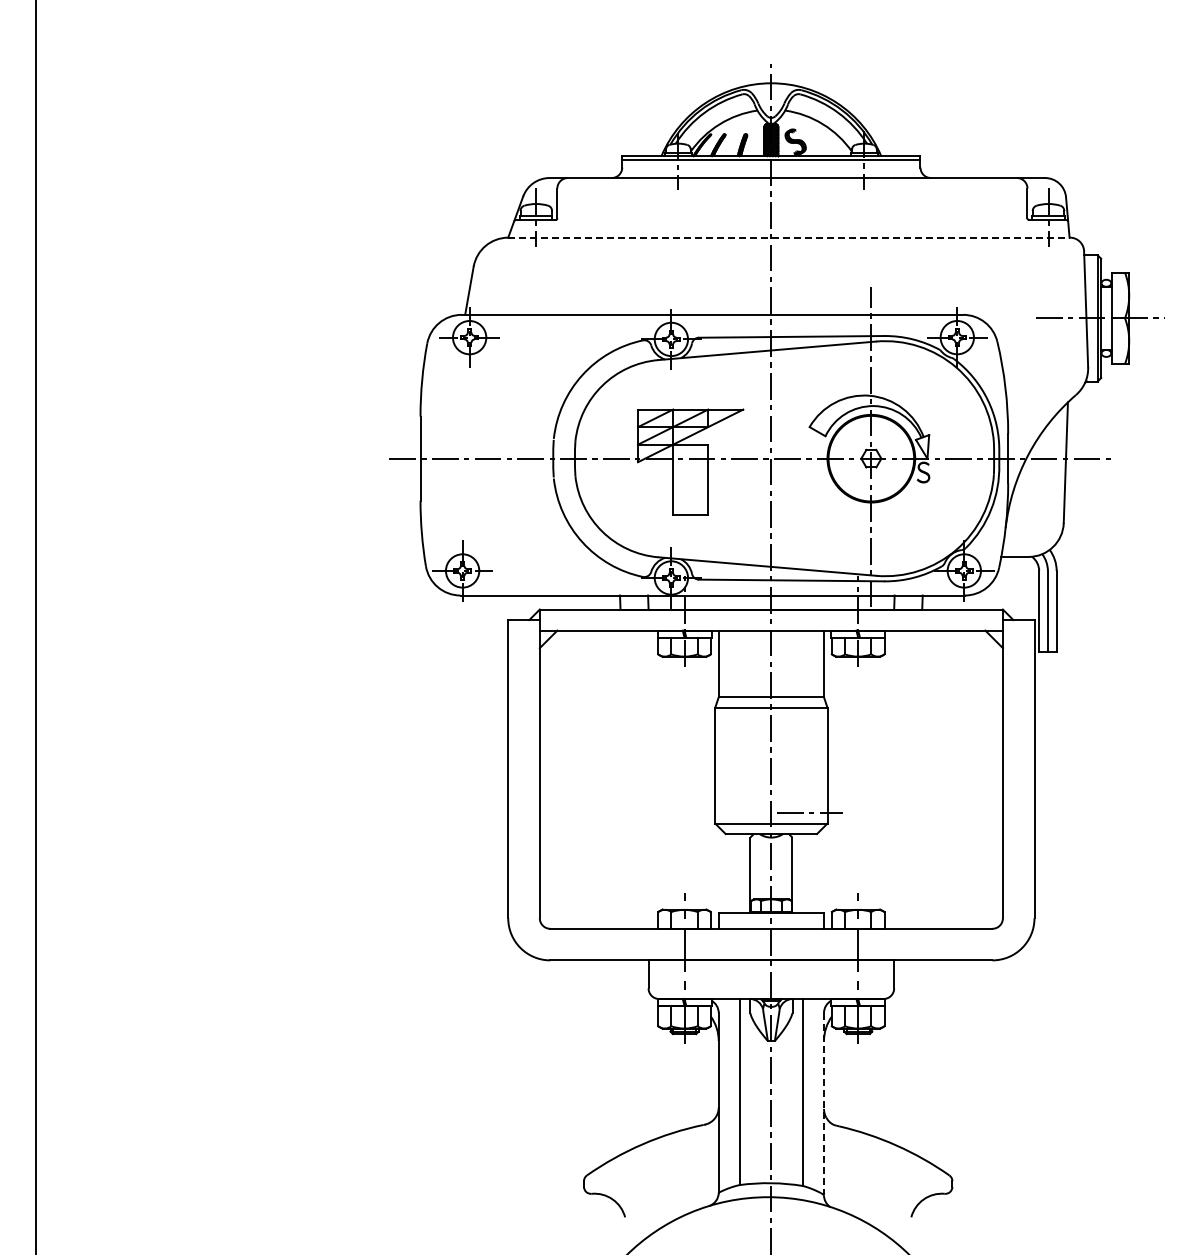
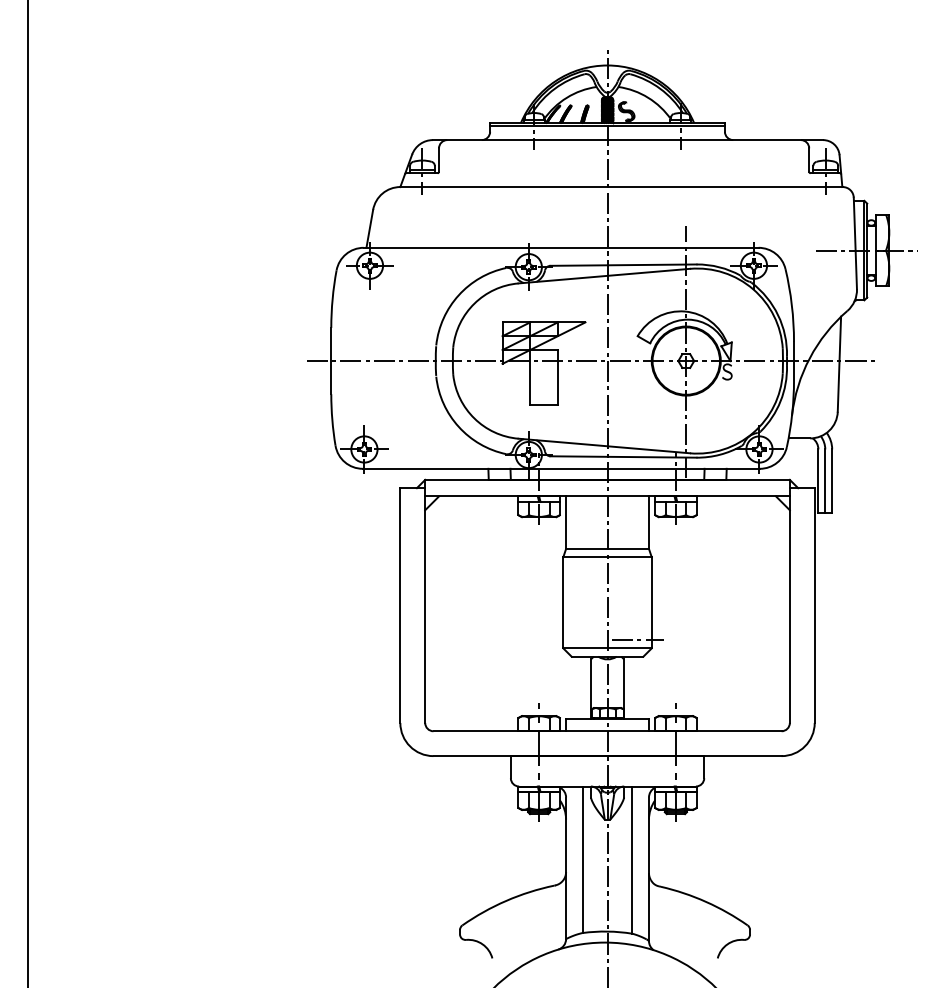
line: (789, 237) -> (621, 186), dashed -> solid
line: (823, 1104) -> (648, 869), dashed -> solid

